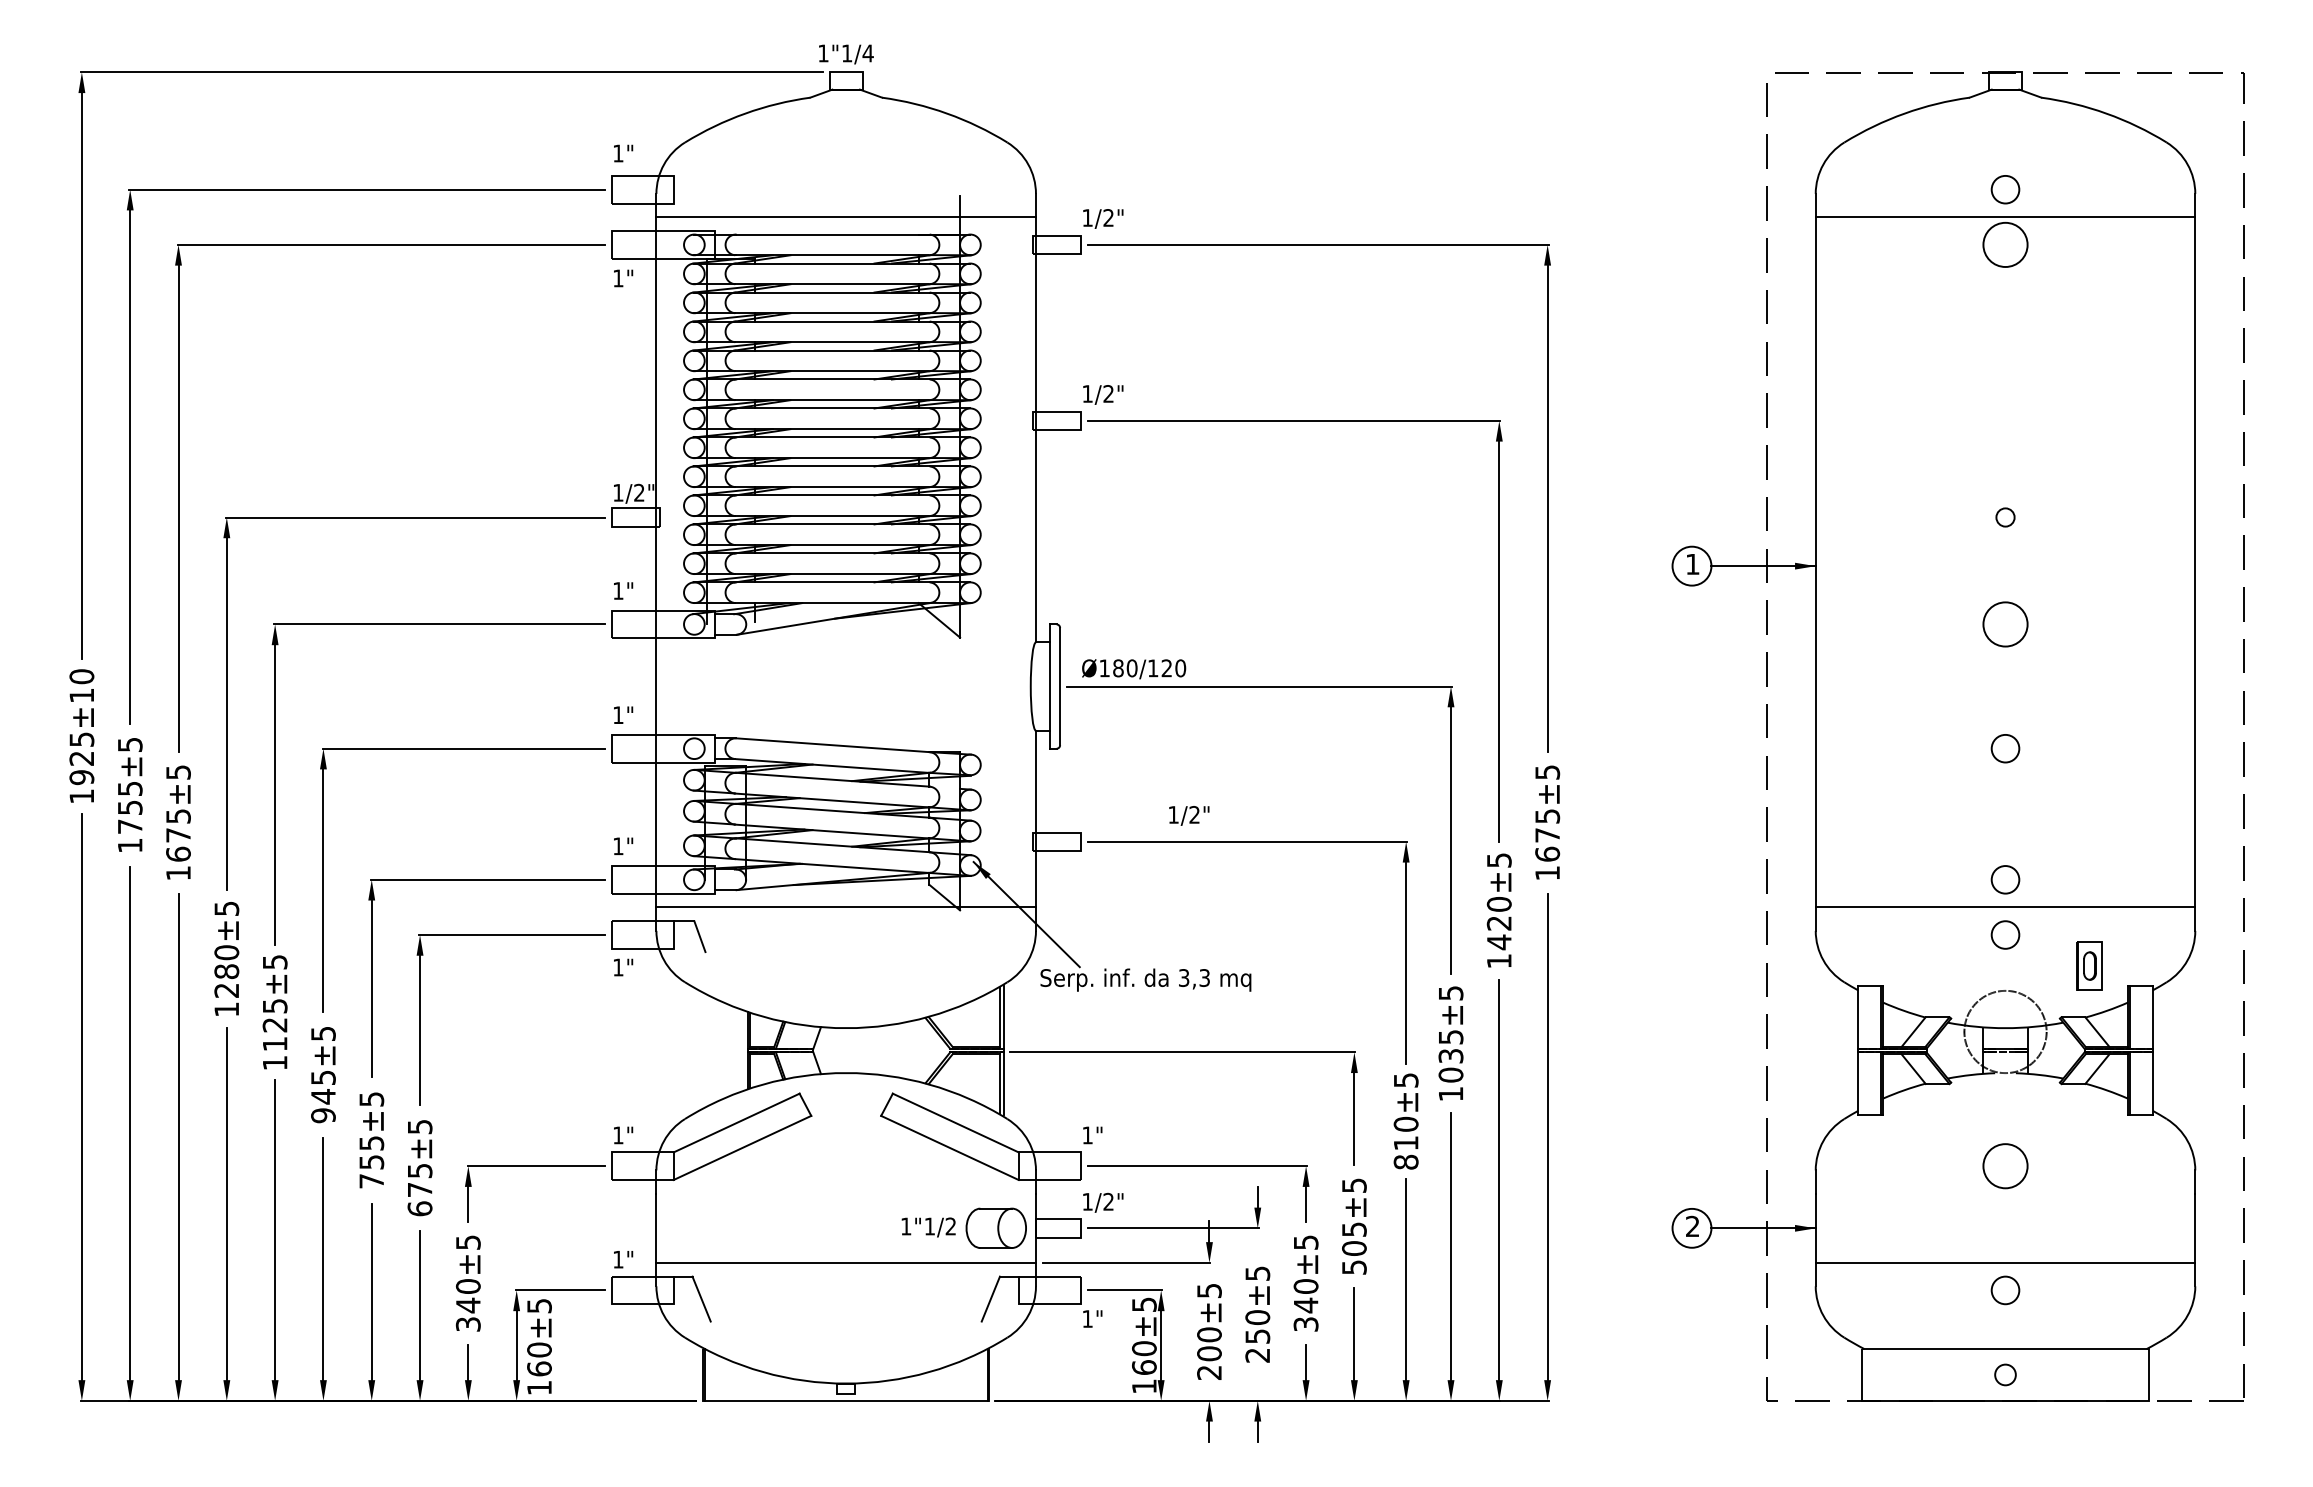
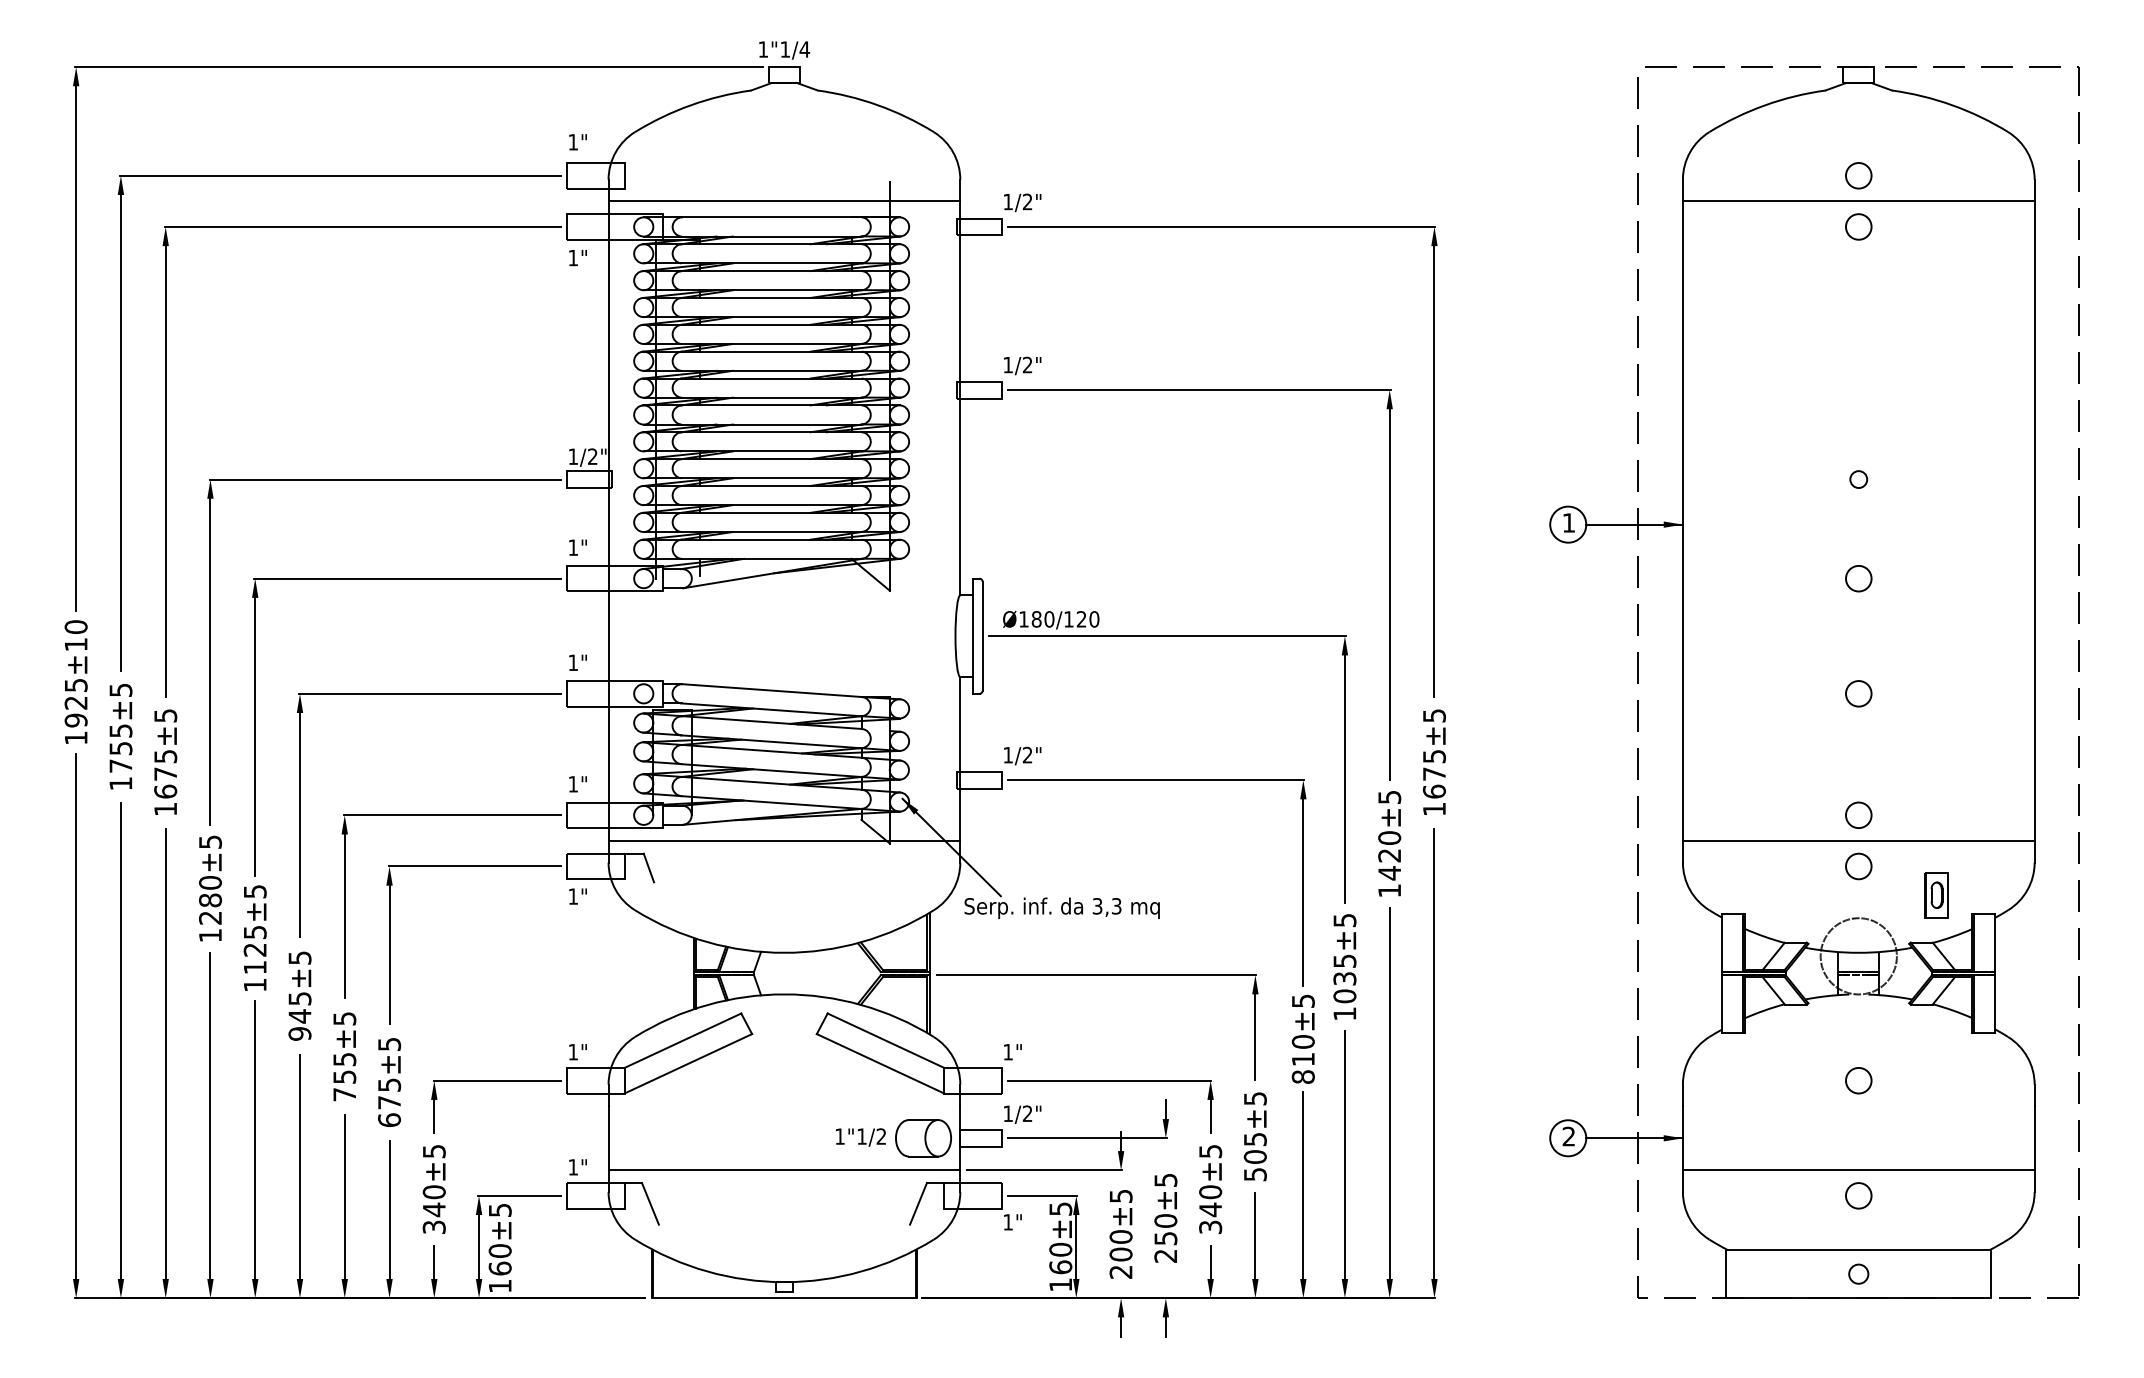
circle: (2005, 244) -> (1858, 226), size x0.62
circle: (2005, 624) -> (1858, 578), size x0.62
text: (1189, 815) -> (1022, 755), moved
circle: (2005, 1166) -> (1858, 1080), size x0.62

